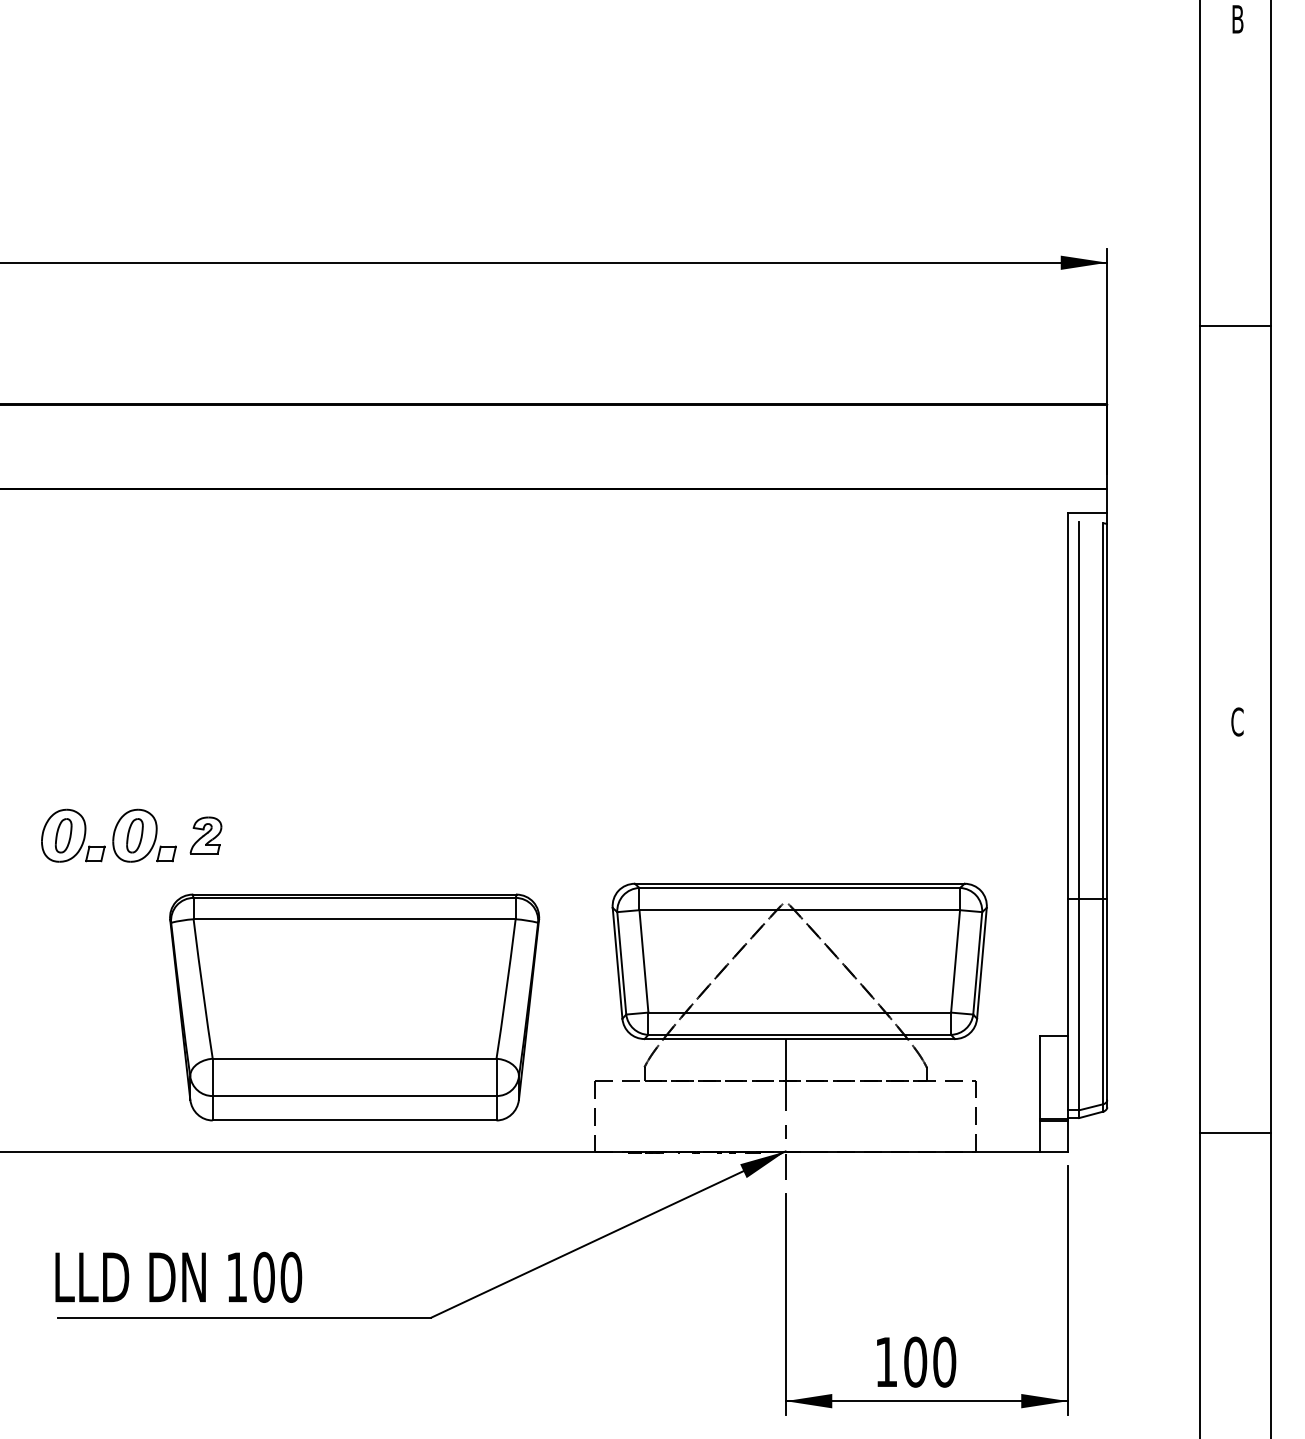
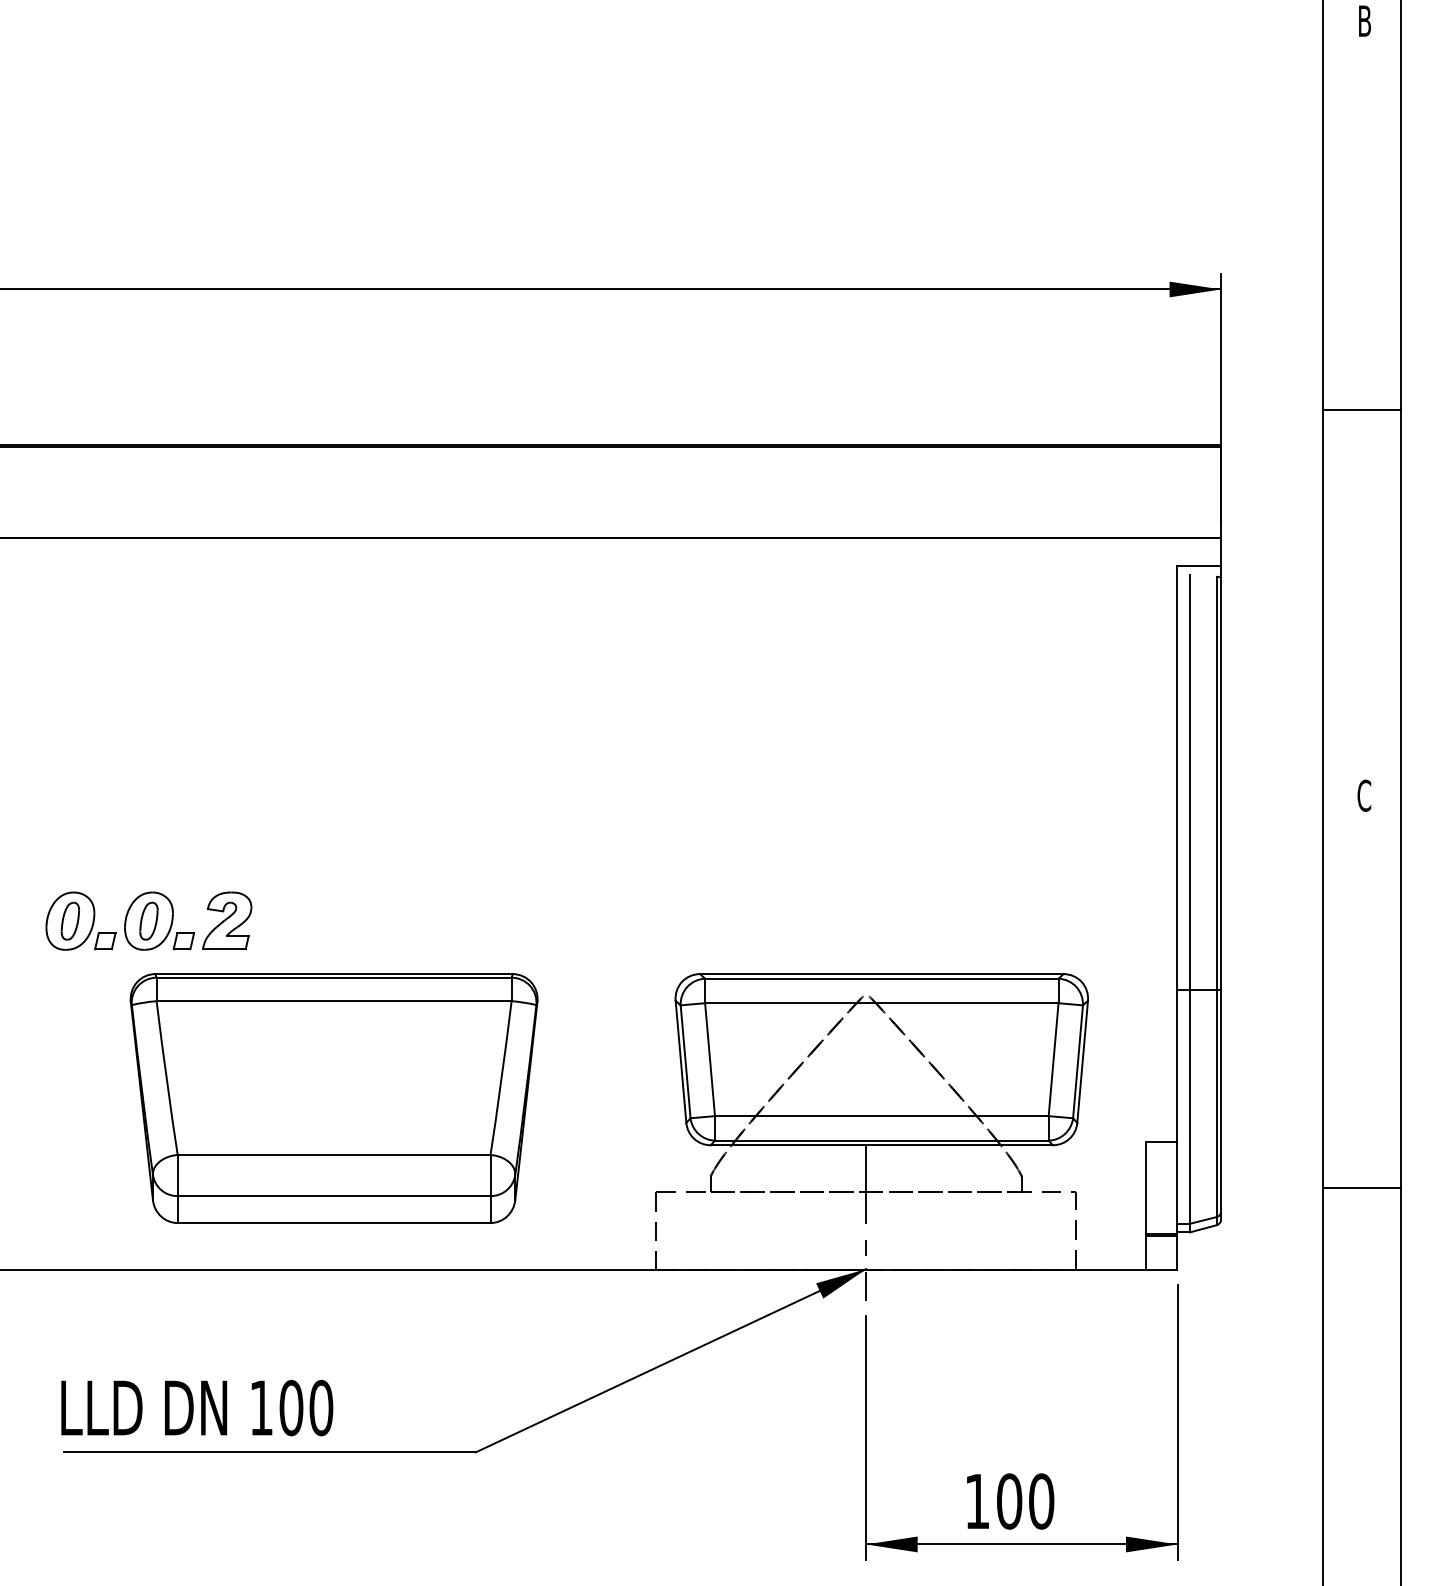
line: (1234, 326) -> (1361, 410), moved
part: (206, 835) -> (227, 920), size x1.43
part: (354, 1007) -> (333, 1098), moved
line: (1234, 1133) -> (1361, 1188), moved

